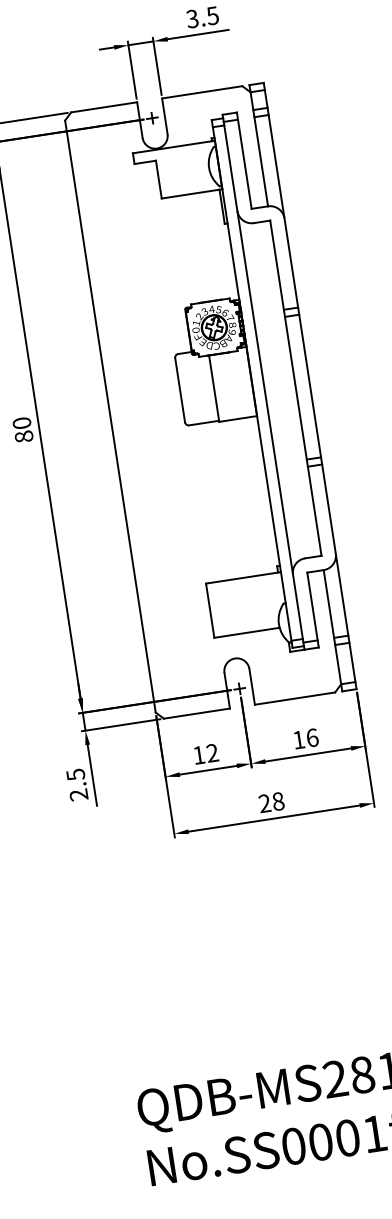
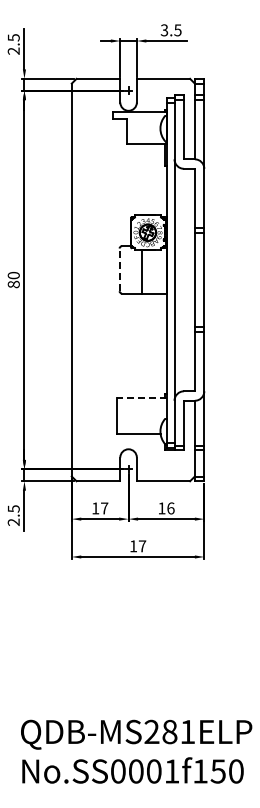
line: (179, 389) -> (119, 269), solid -> dashed
line: (244, 577) -> (142, 397), solid -> dashed
text: (212, 753) -> (104, 508), 12 -> 17
text: (270, 802) -> (137, 546), 28 -> 17

